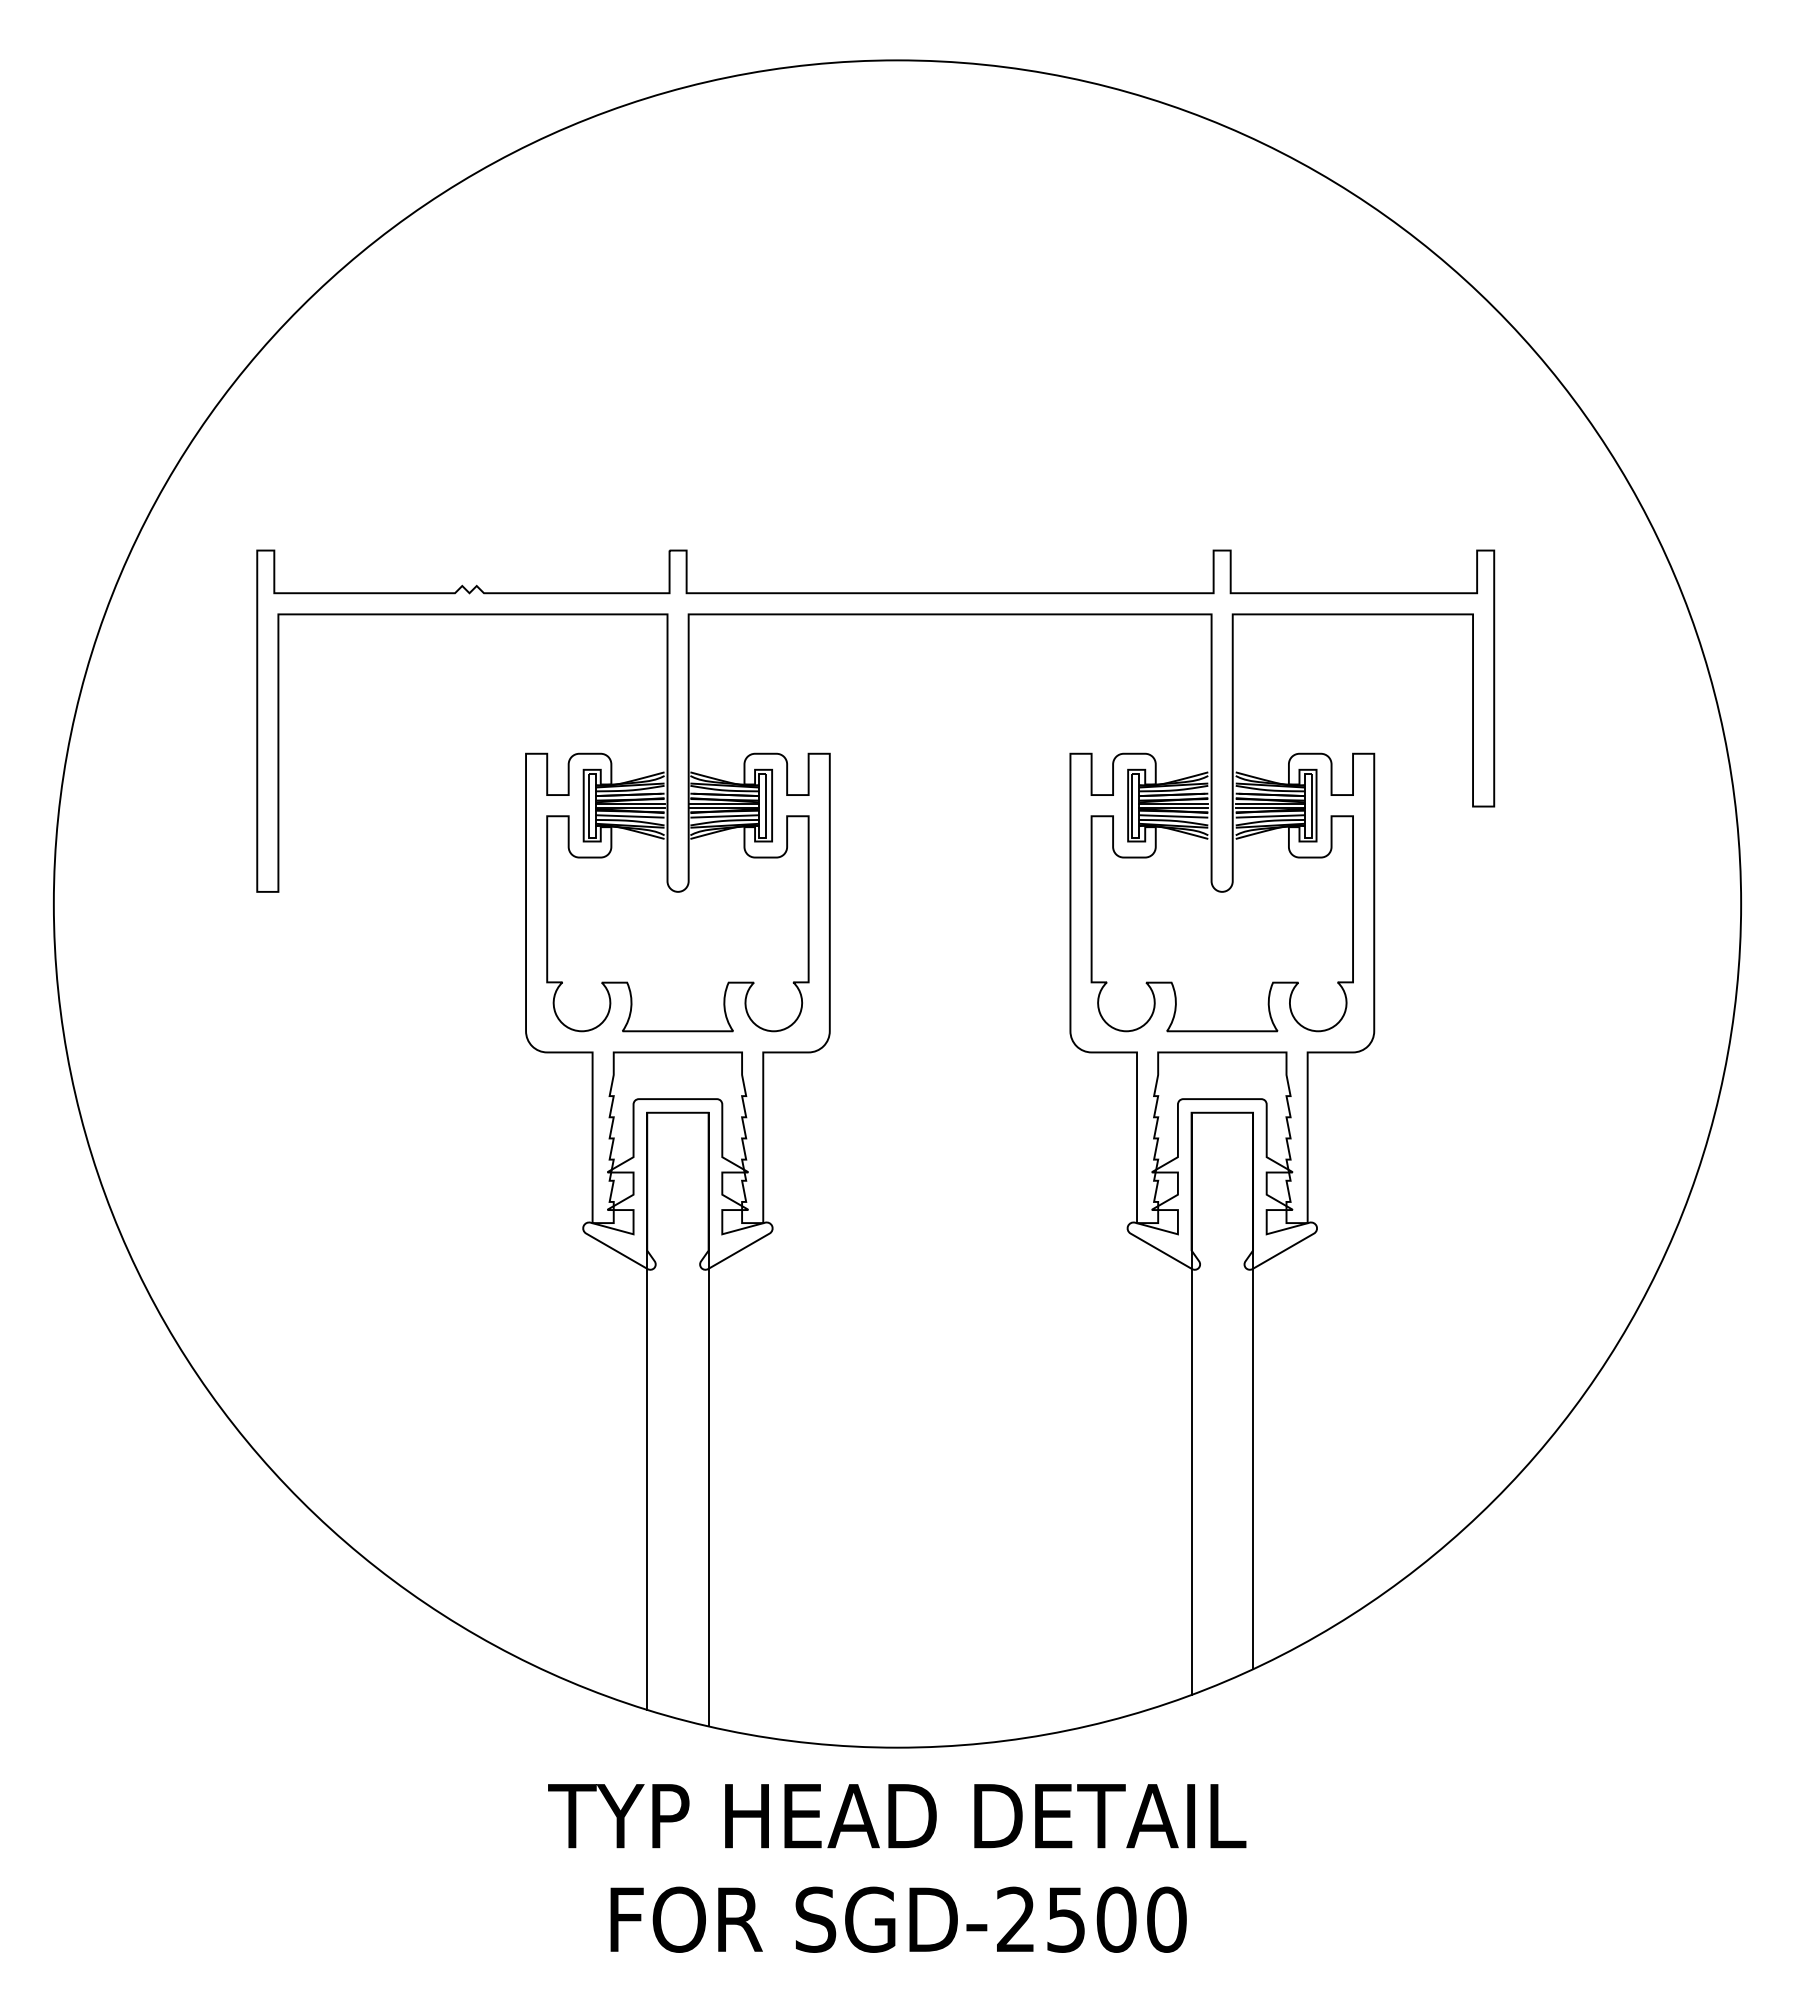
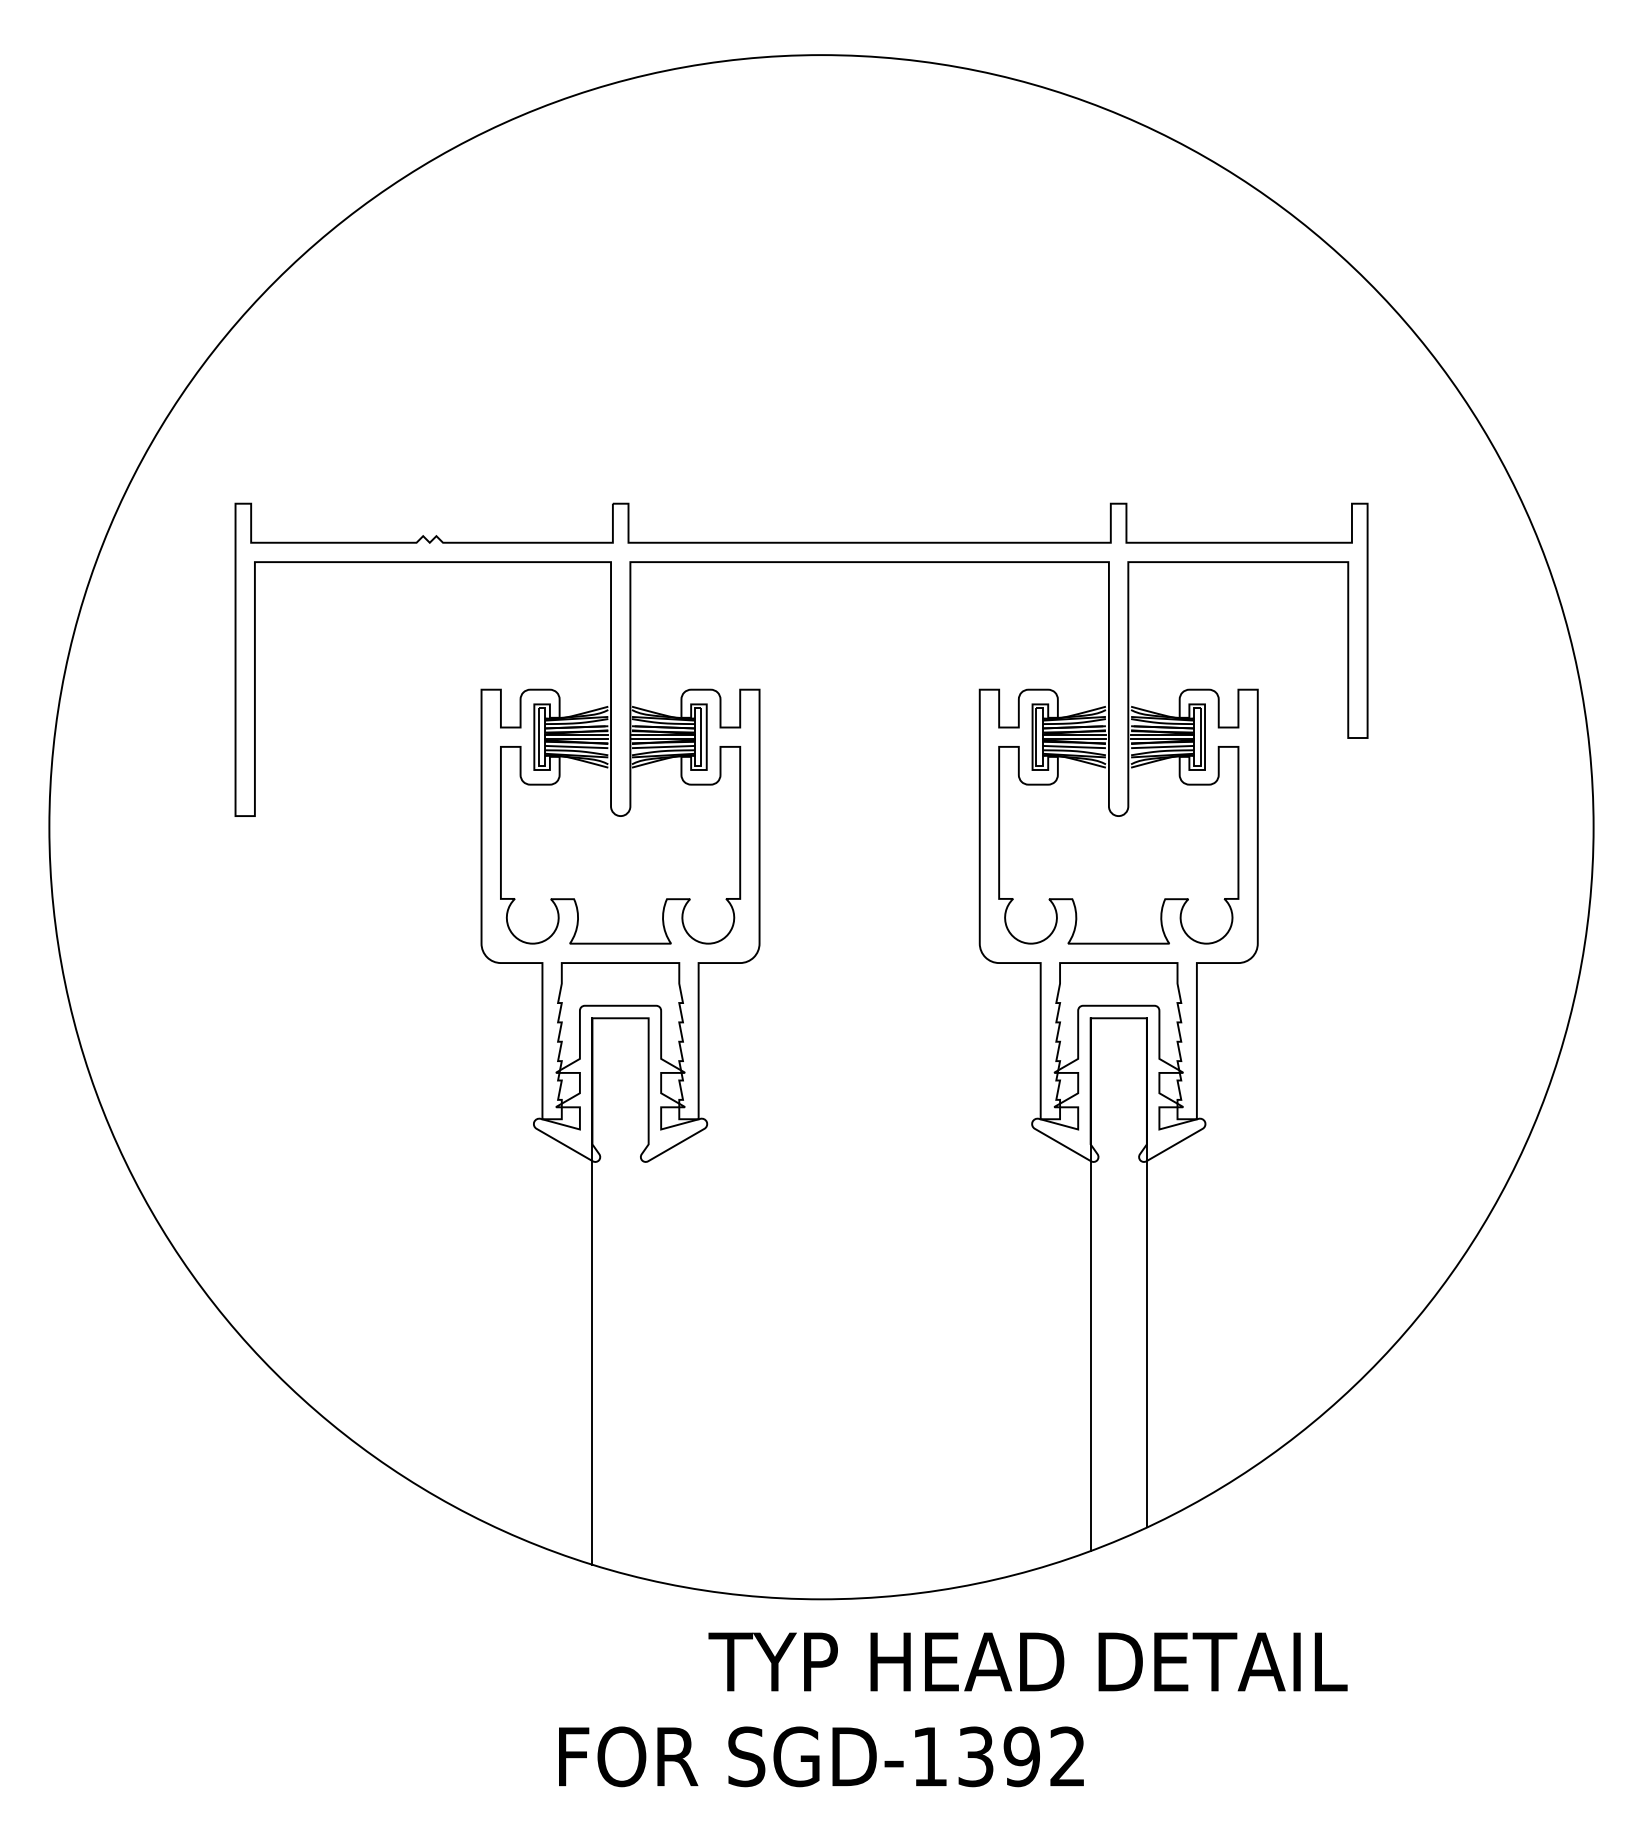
line: (708, 1419) -> (648, 1298), removed
text: (897, 1816) -> (1028, 1662), moved
text: (1091, 1919) -> (999, 1756), SGD-2500 -> SGD-1392

